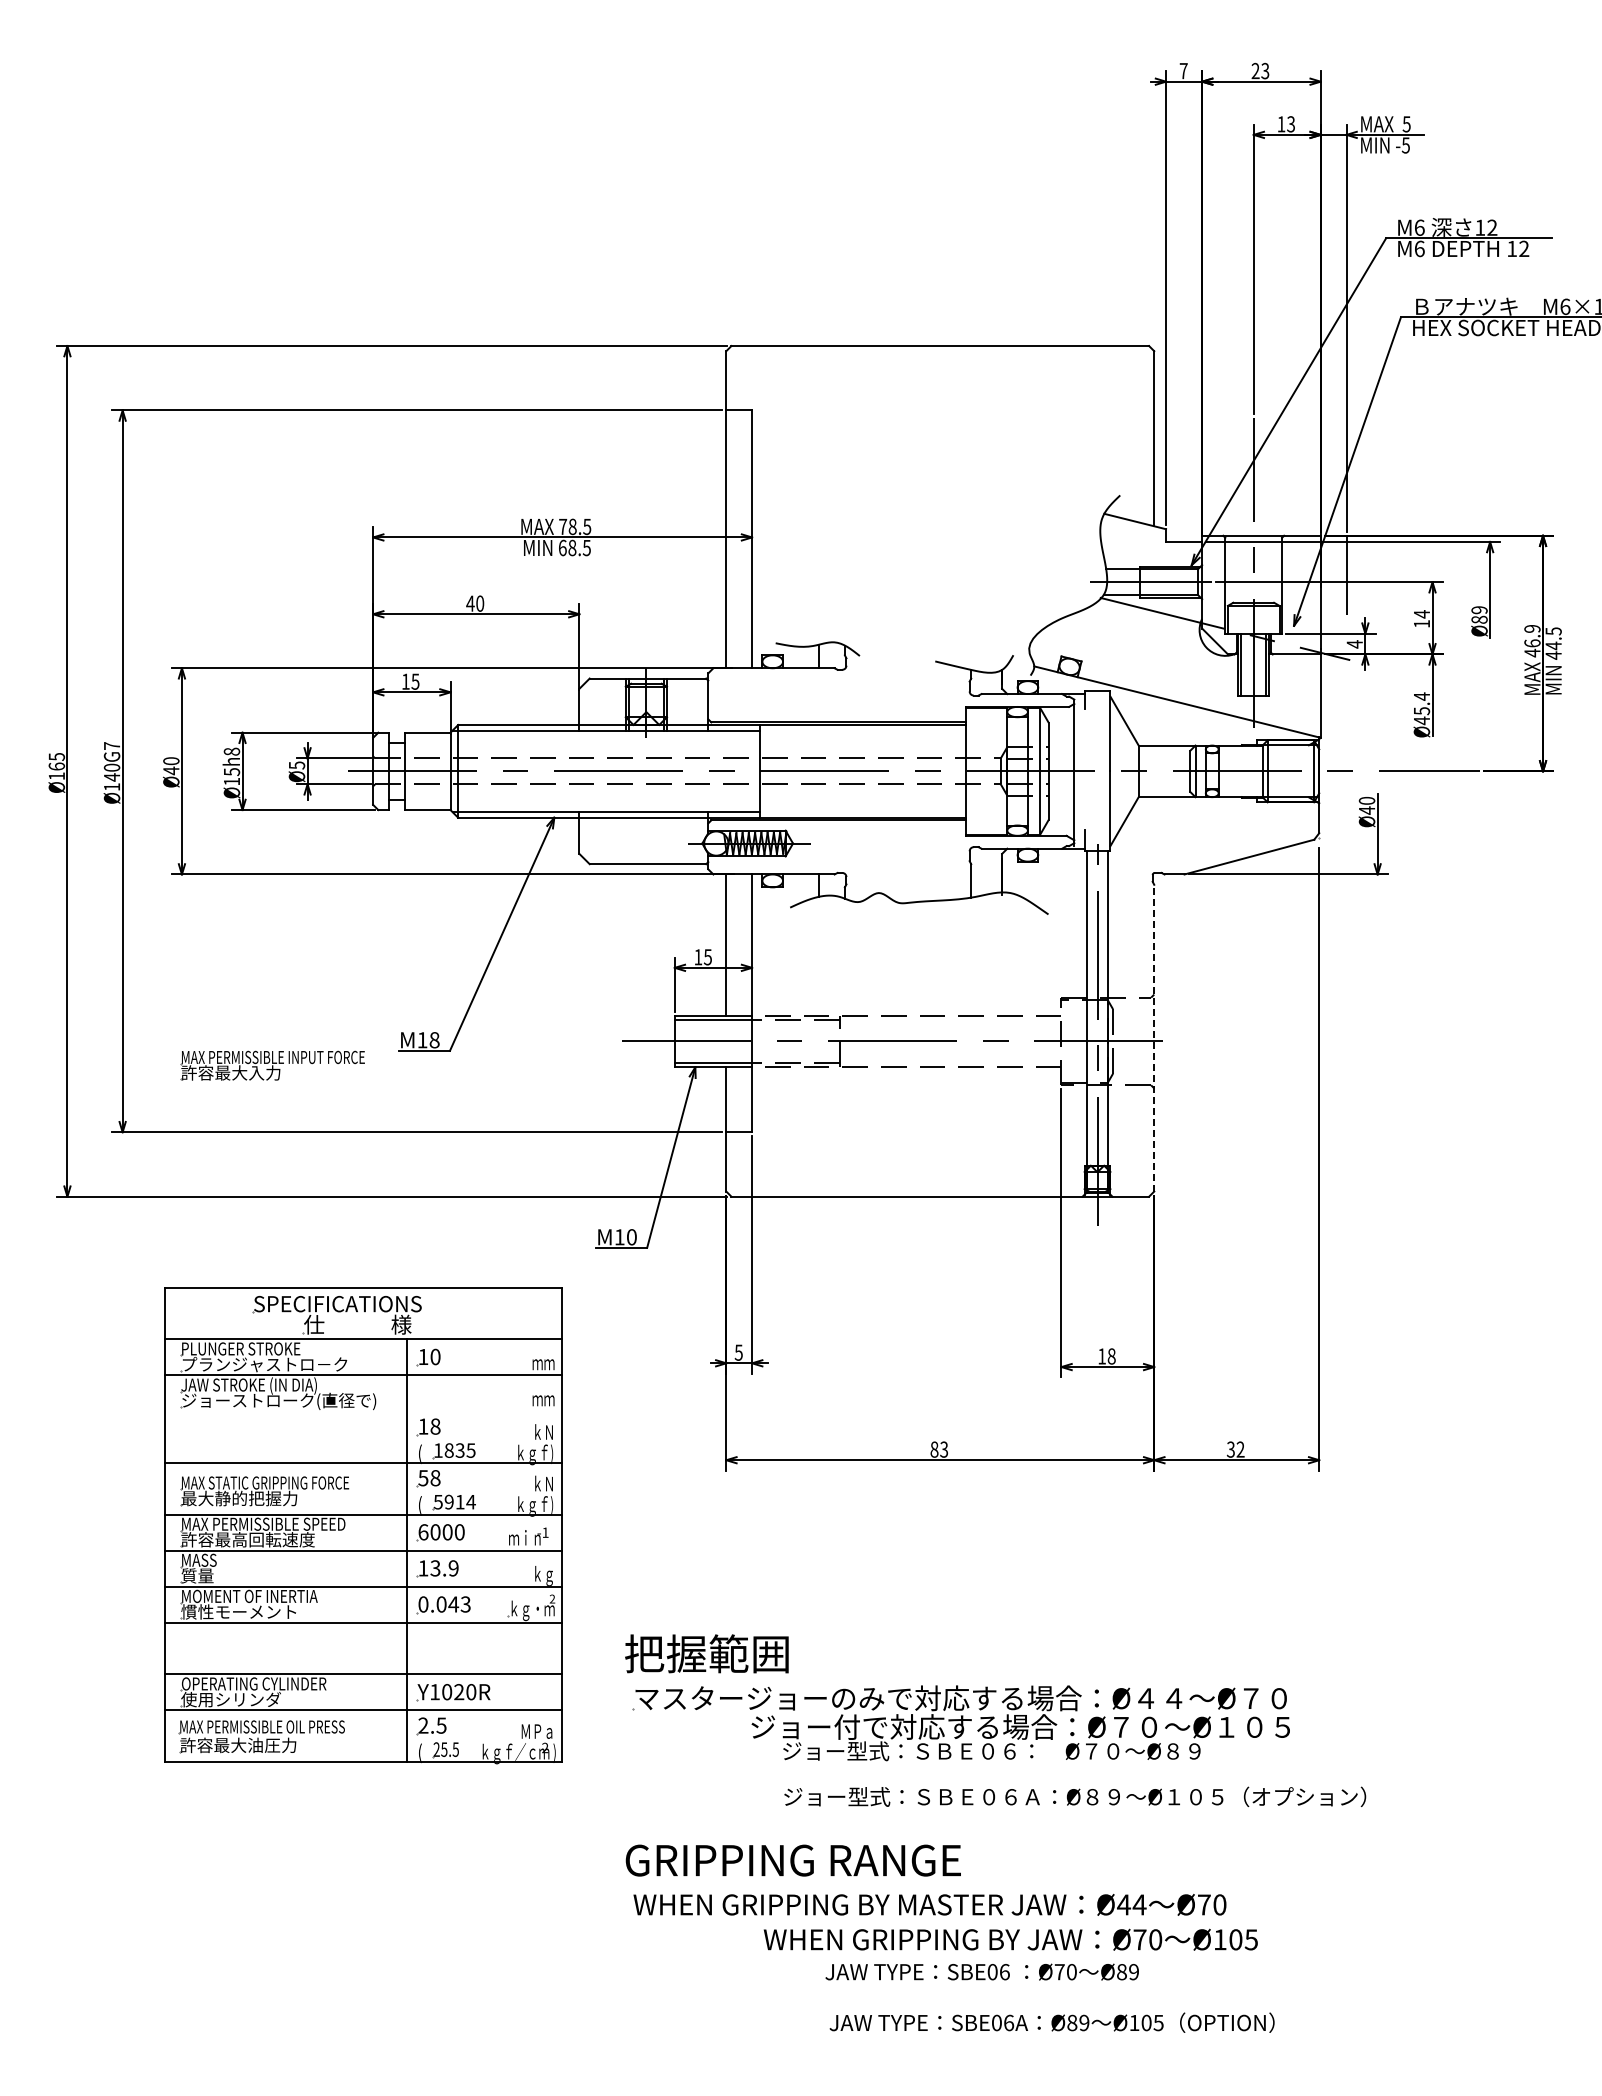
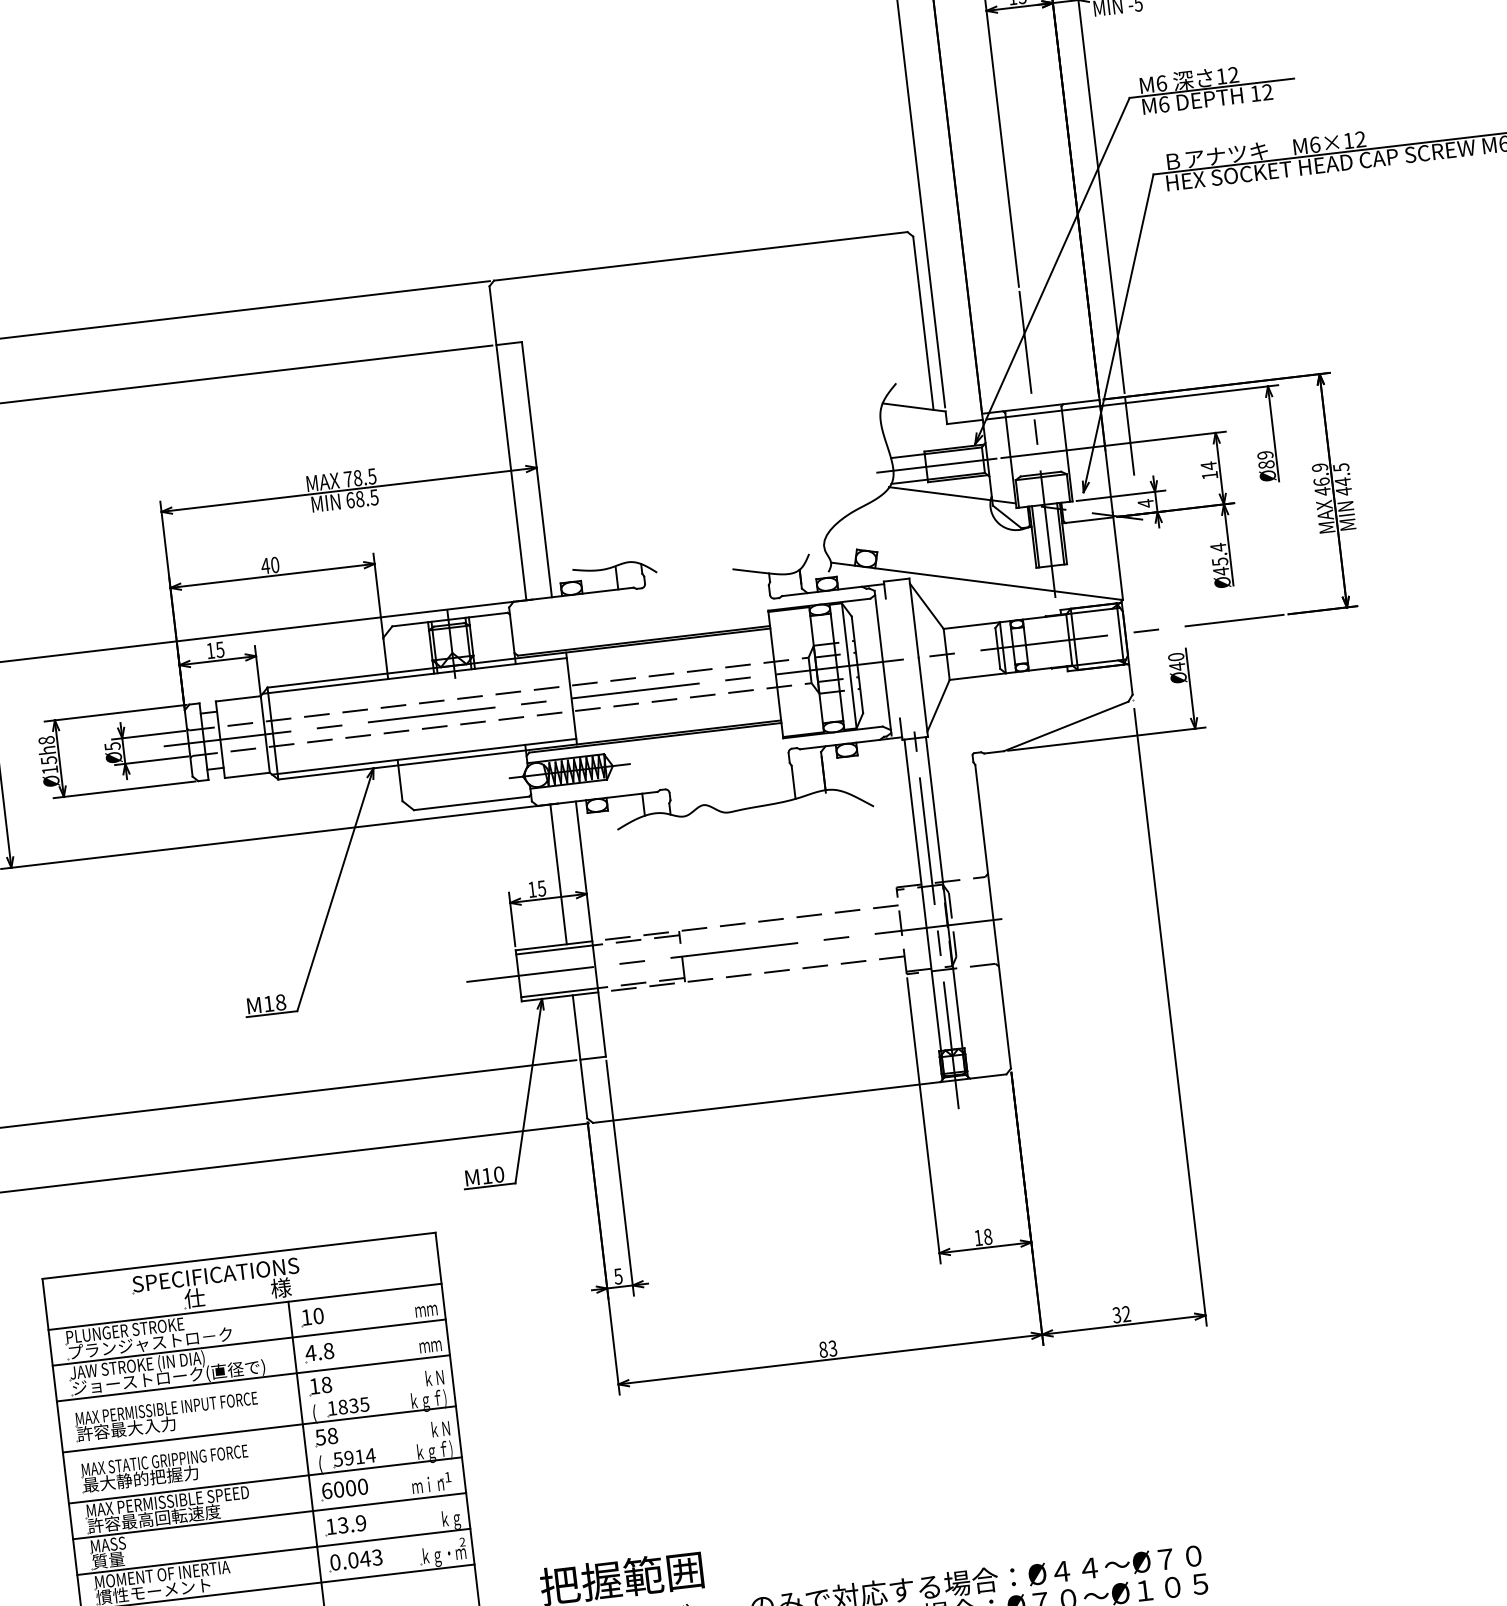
line: (1154, 1037) -> (993, 916), dashed -> solid
part: (272, 1065) -> (166, 1416), moved
part: (431, 1393) -> (318, 1352), added
line: (362, 1411) -> (252, 1378), added

